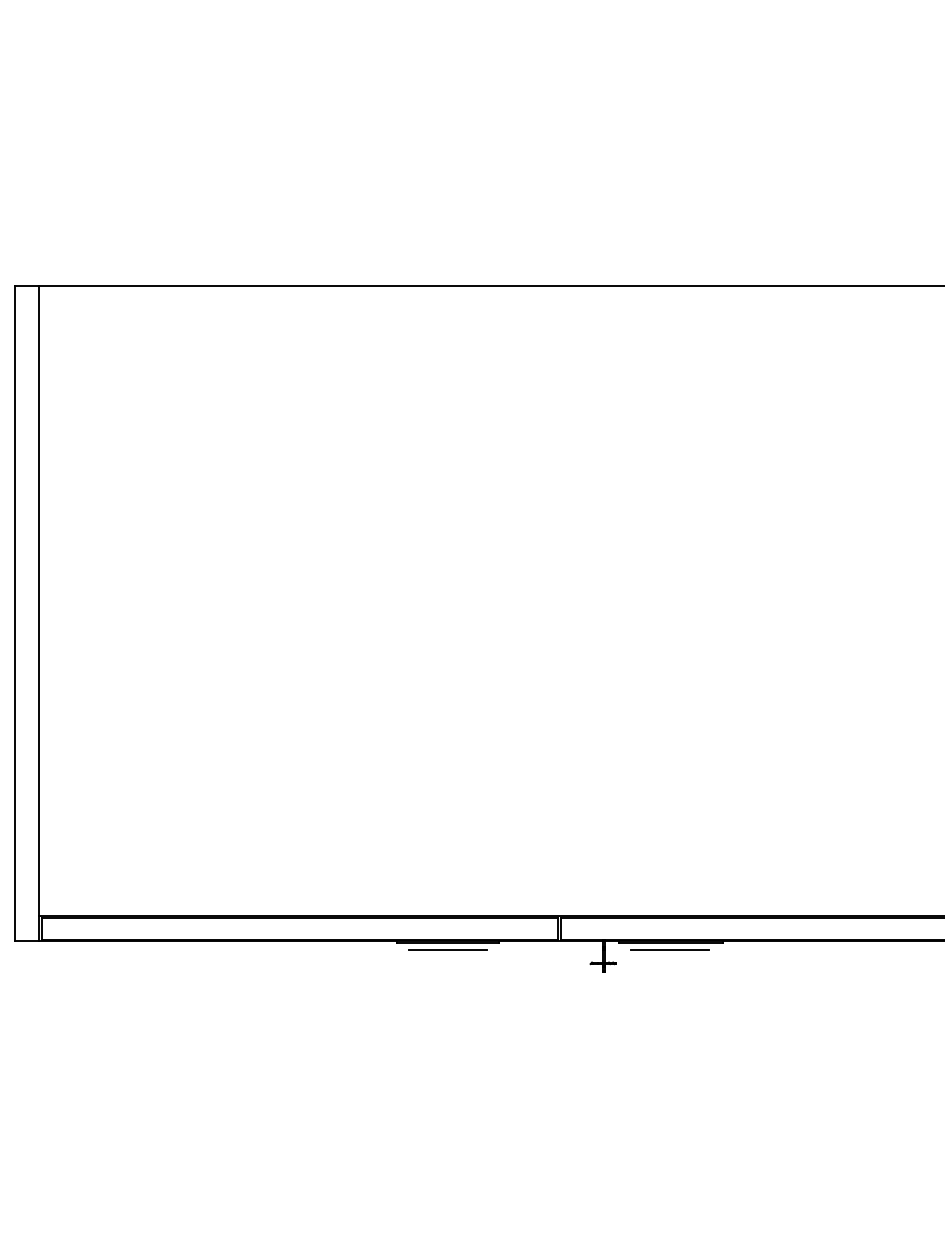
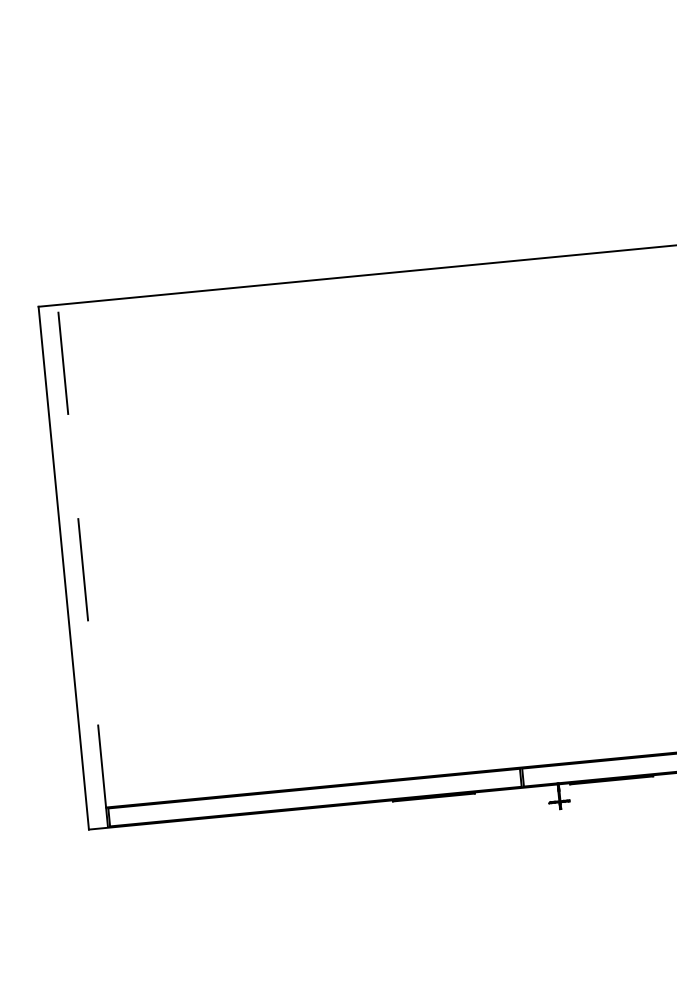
line: (39, 613) -> (83, 566), solid -> dashed
line: (447, 949) -> (434, 802), removed
line: (669, 949) -> (611, 785), removed

